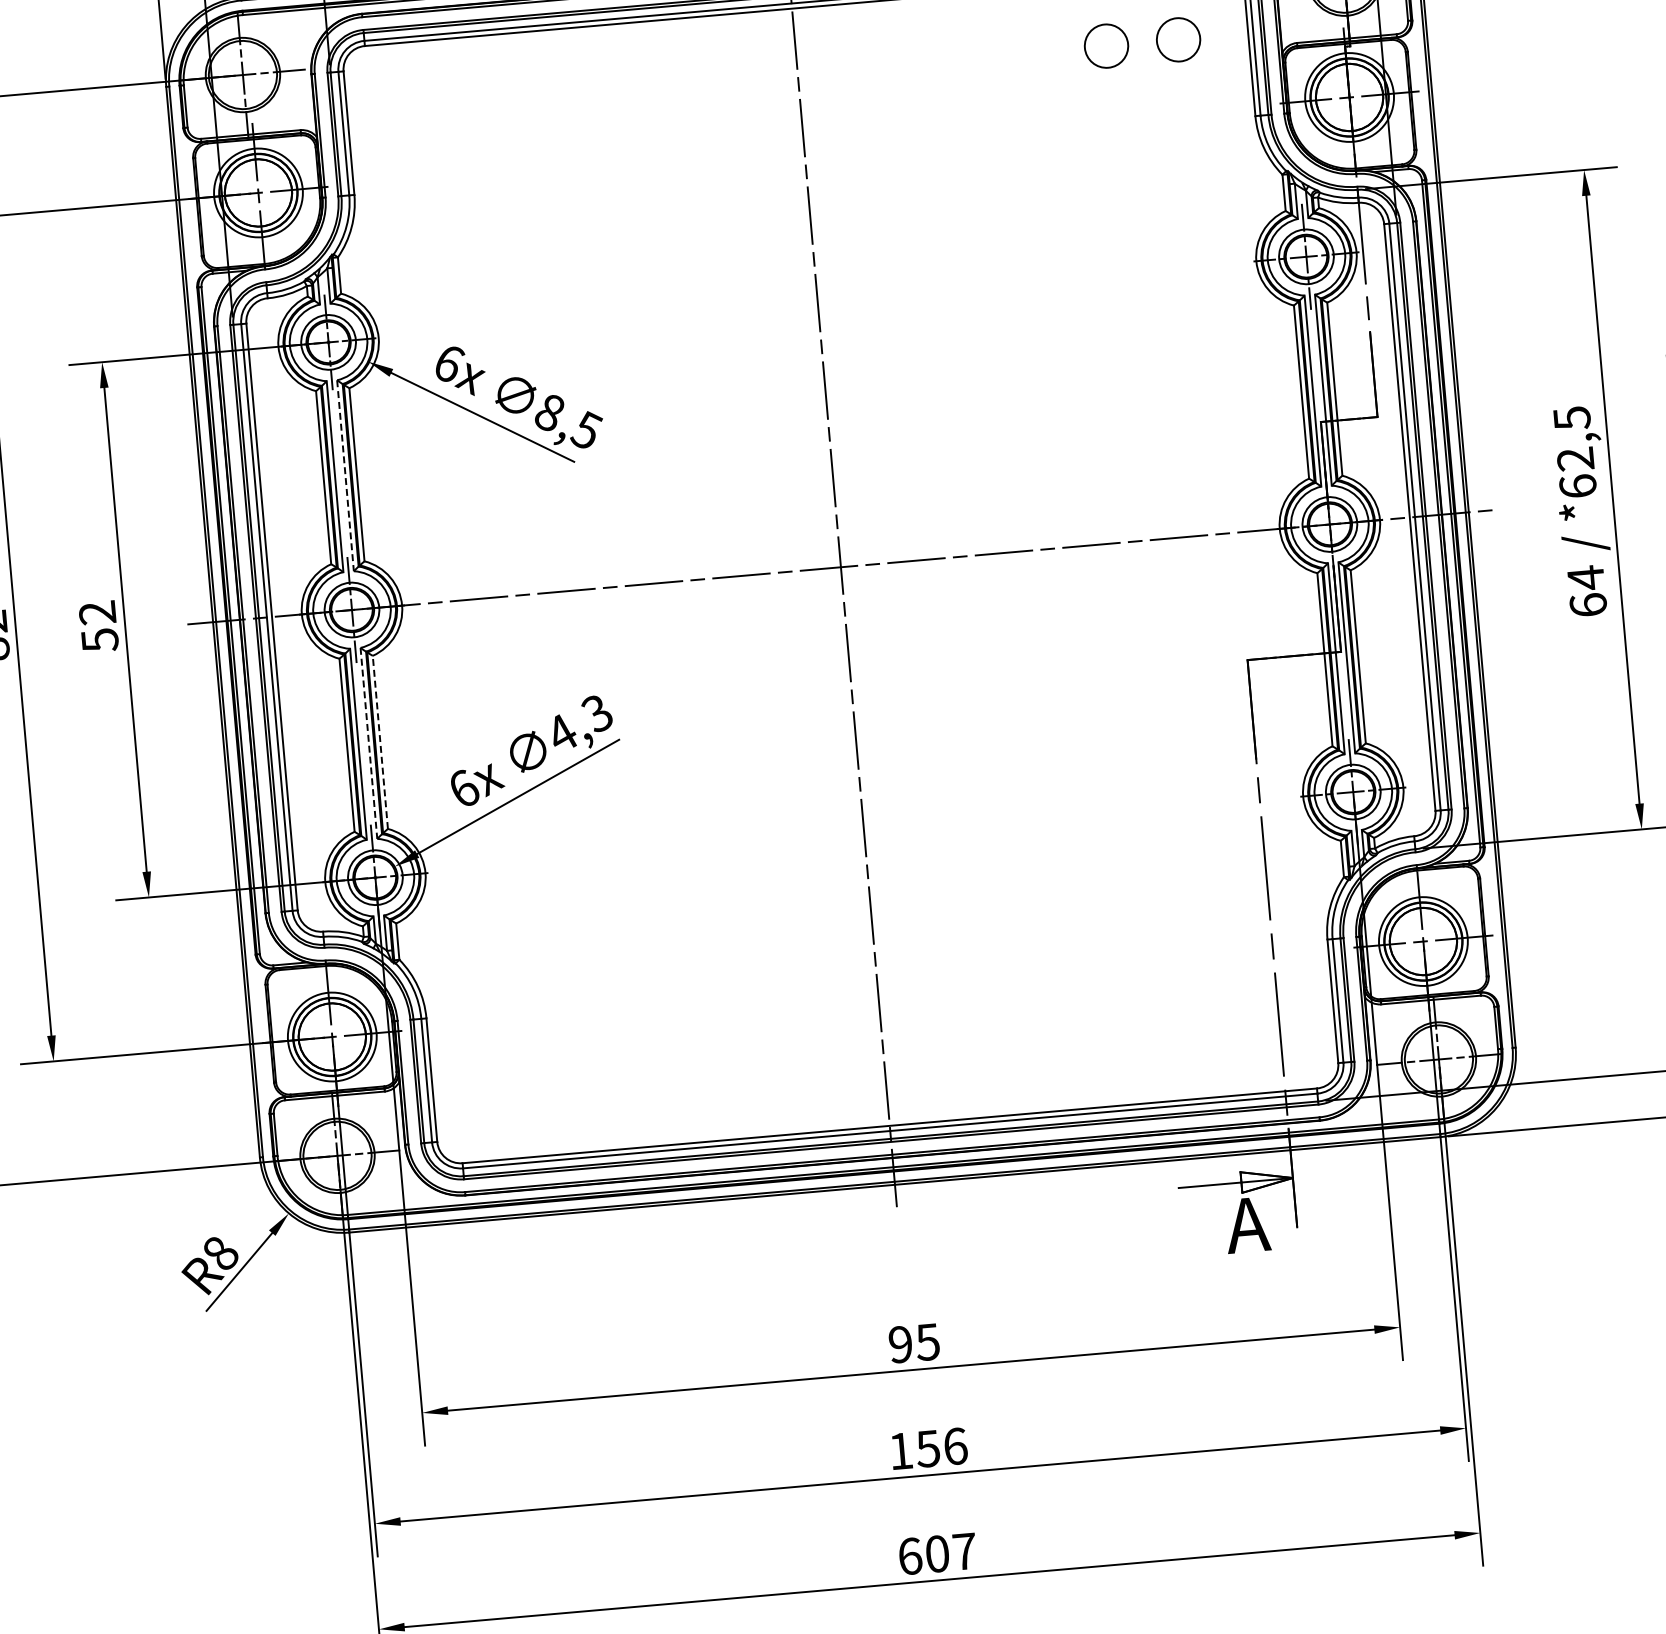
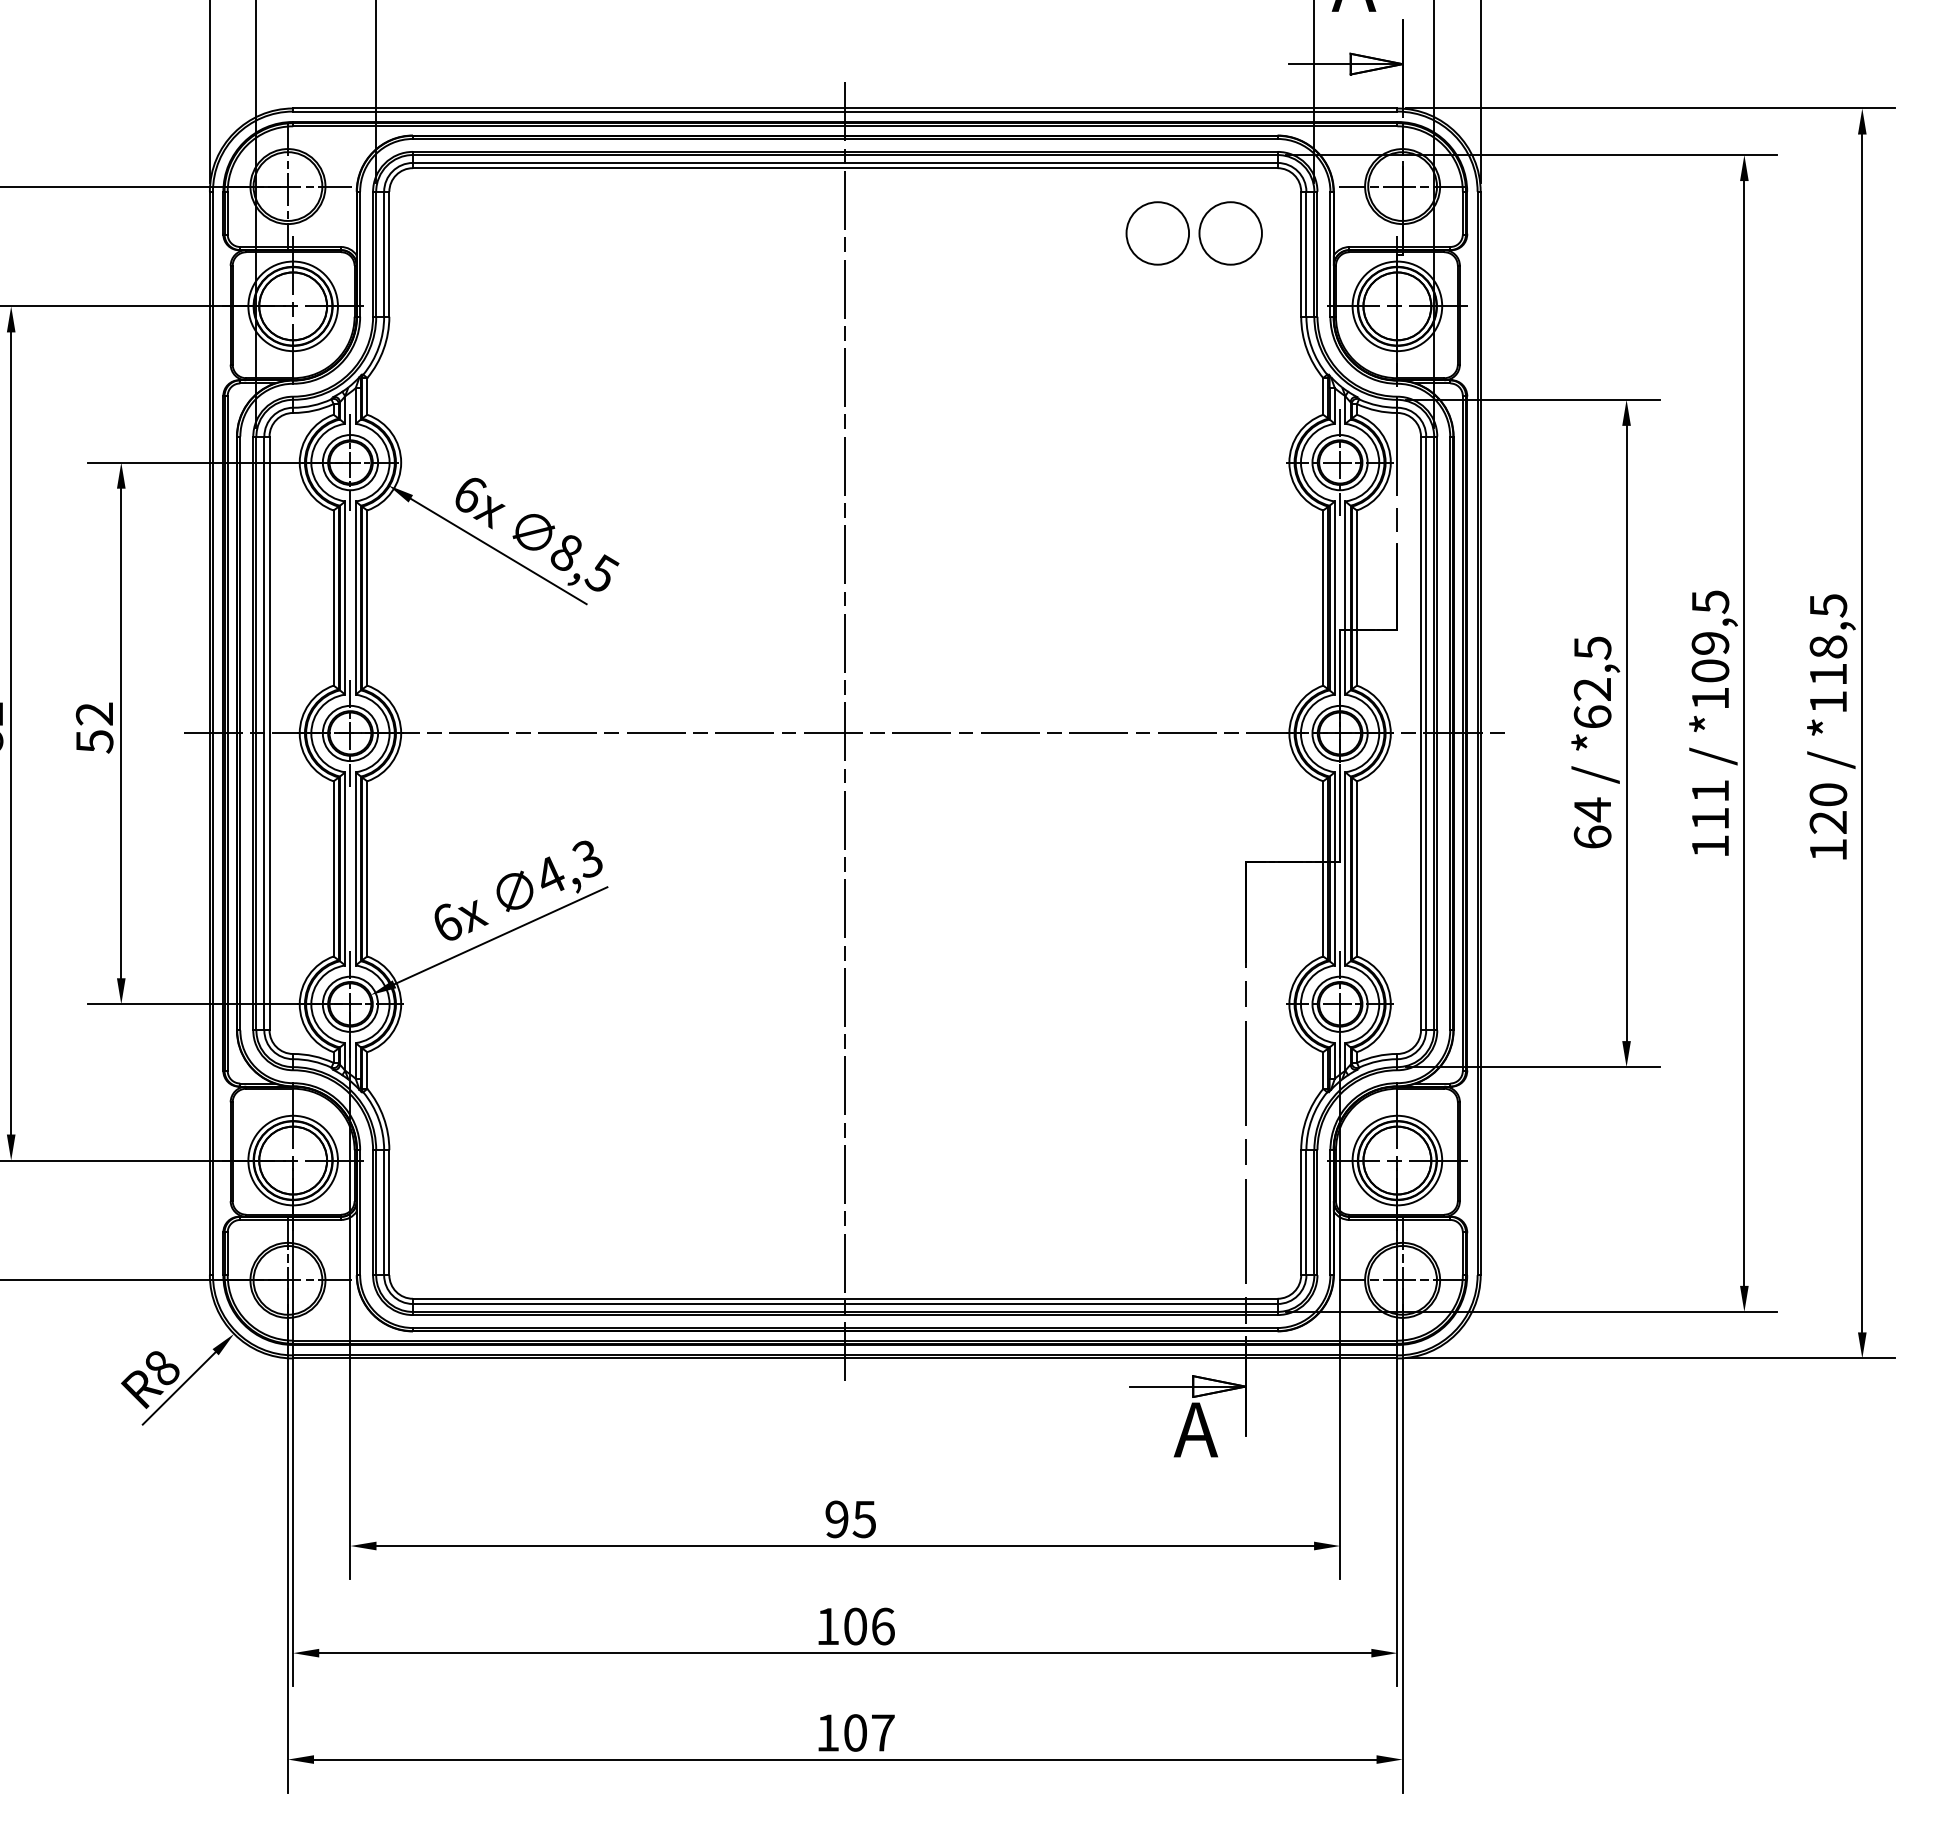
circle: (1178, 39) -> (1230, 233), size x1.43
circle: (1106, 46) -> (1157, 233), size x1.43
line: (345, 476) -> (355, 598), dashed -> solid
line: (380, 741) -> (367, 868), dashed -> solid
line: (368, 743) -> (355, 868), dashed -> solid
text: (927, 1448) -> (854, 1626), 156 -> 106
text: (910, 1555) -> (828, 1732), 607 -> 107

